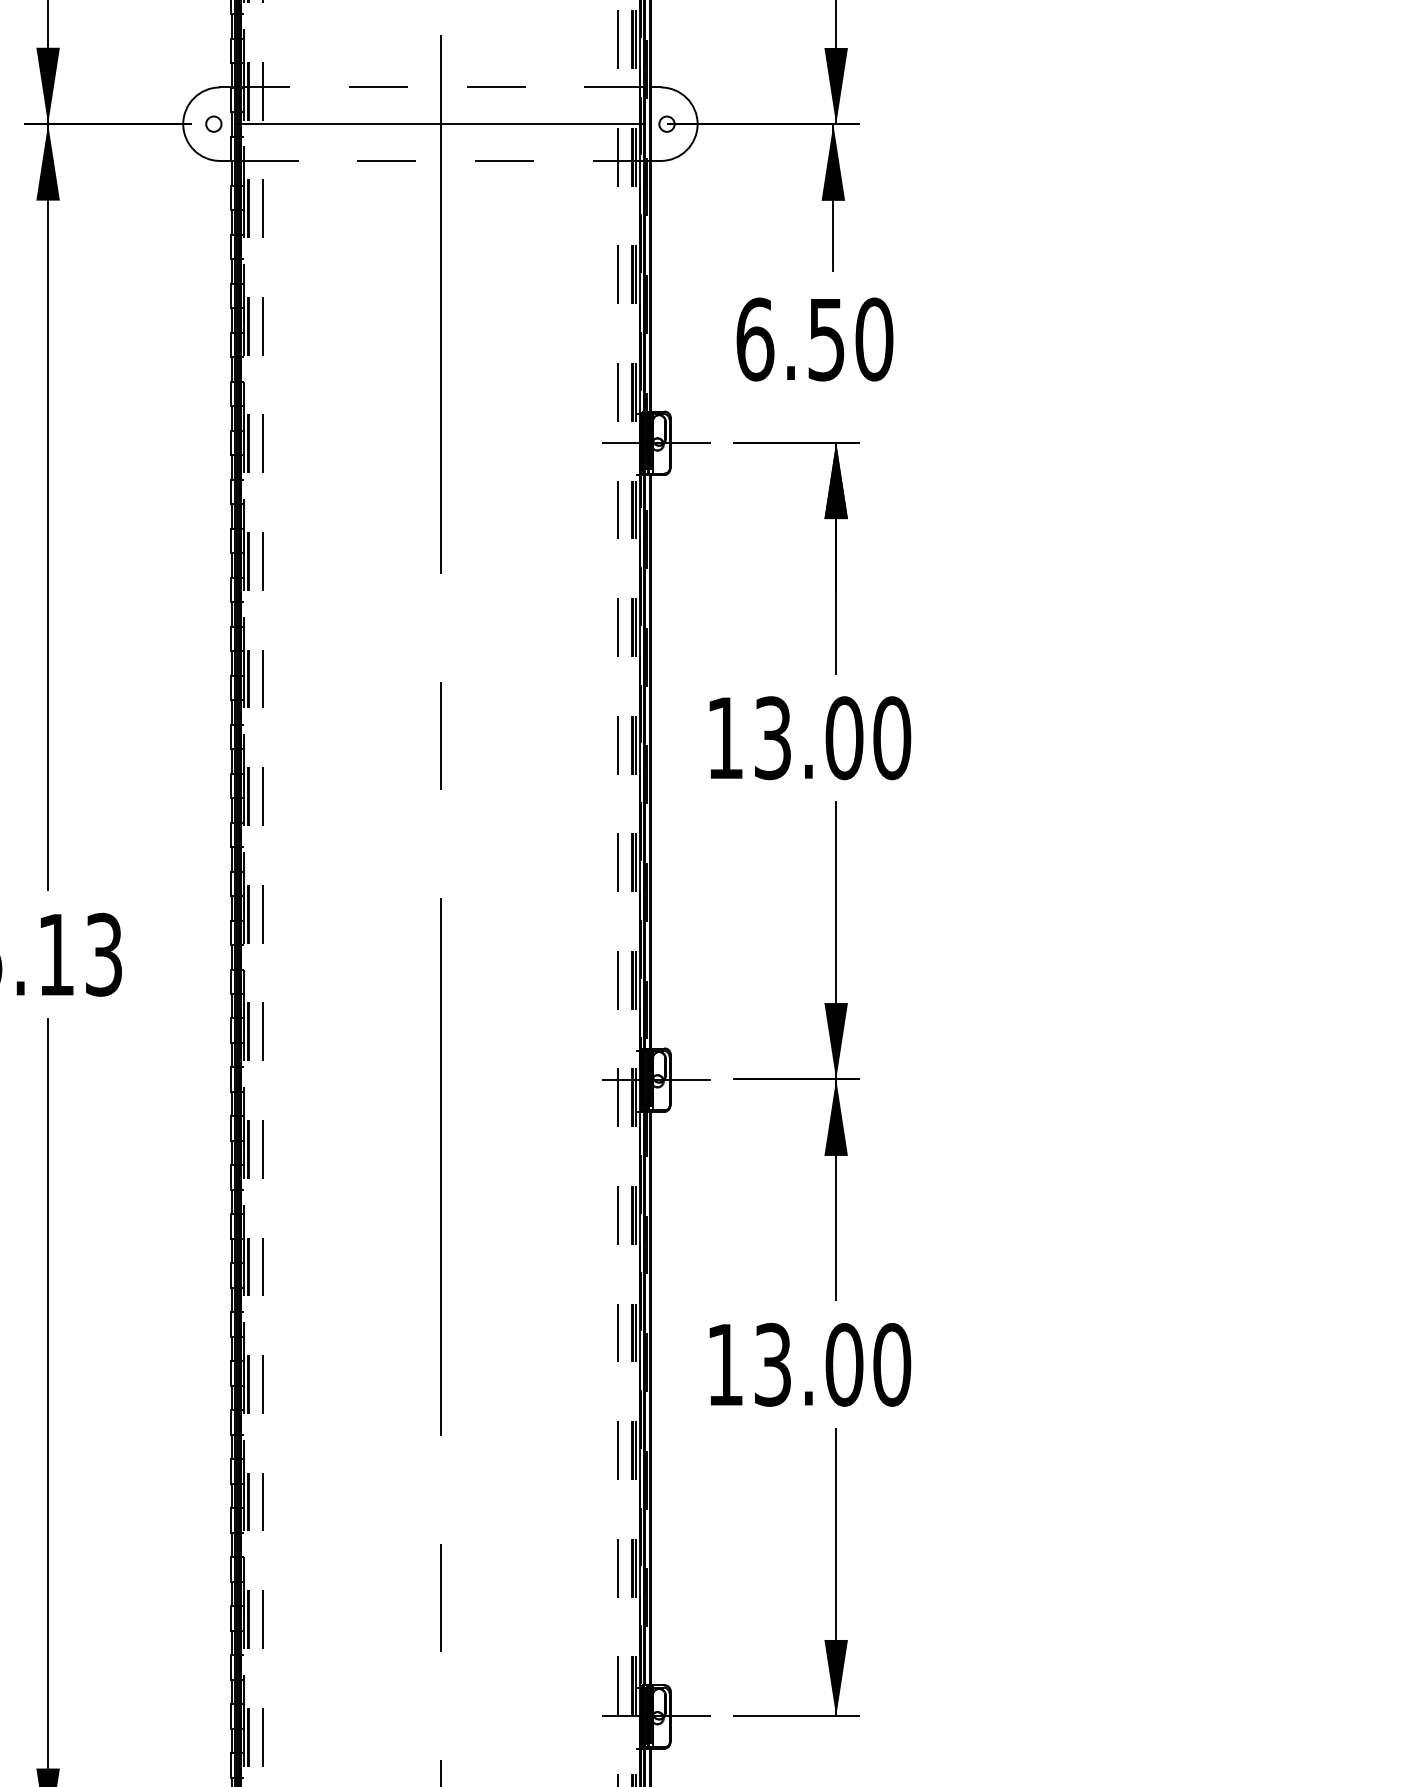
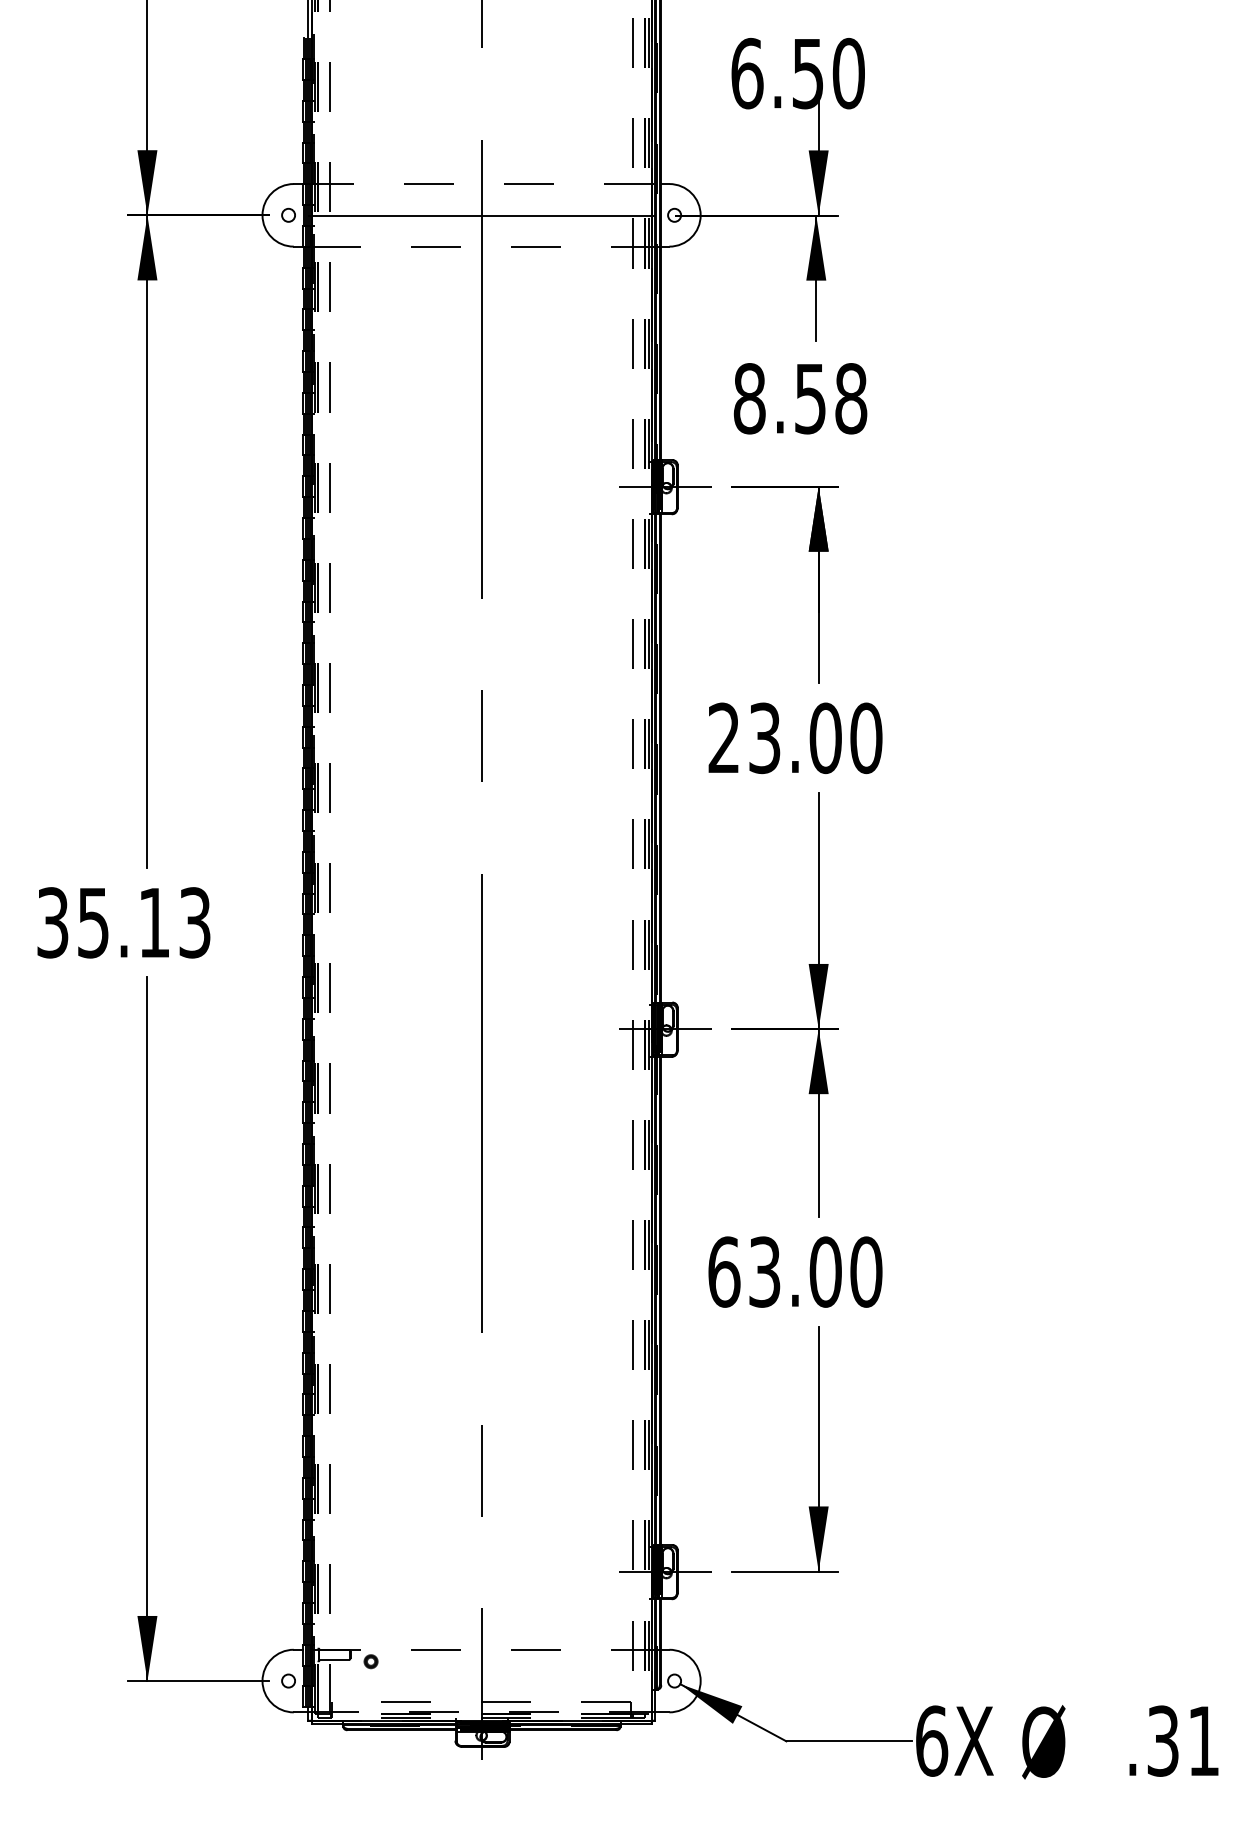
text: (814, 339) -> (800, 398), 6.50 -> 8.58
text: (724, 737) -> (723, 737), 13.00 -> 23.00
text: (725, 1364) -> (724, 1271), 13.00 -> 63.00

